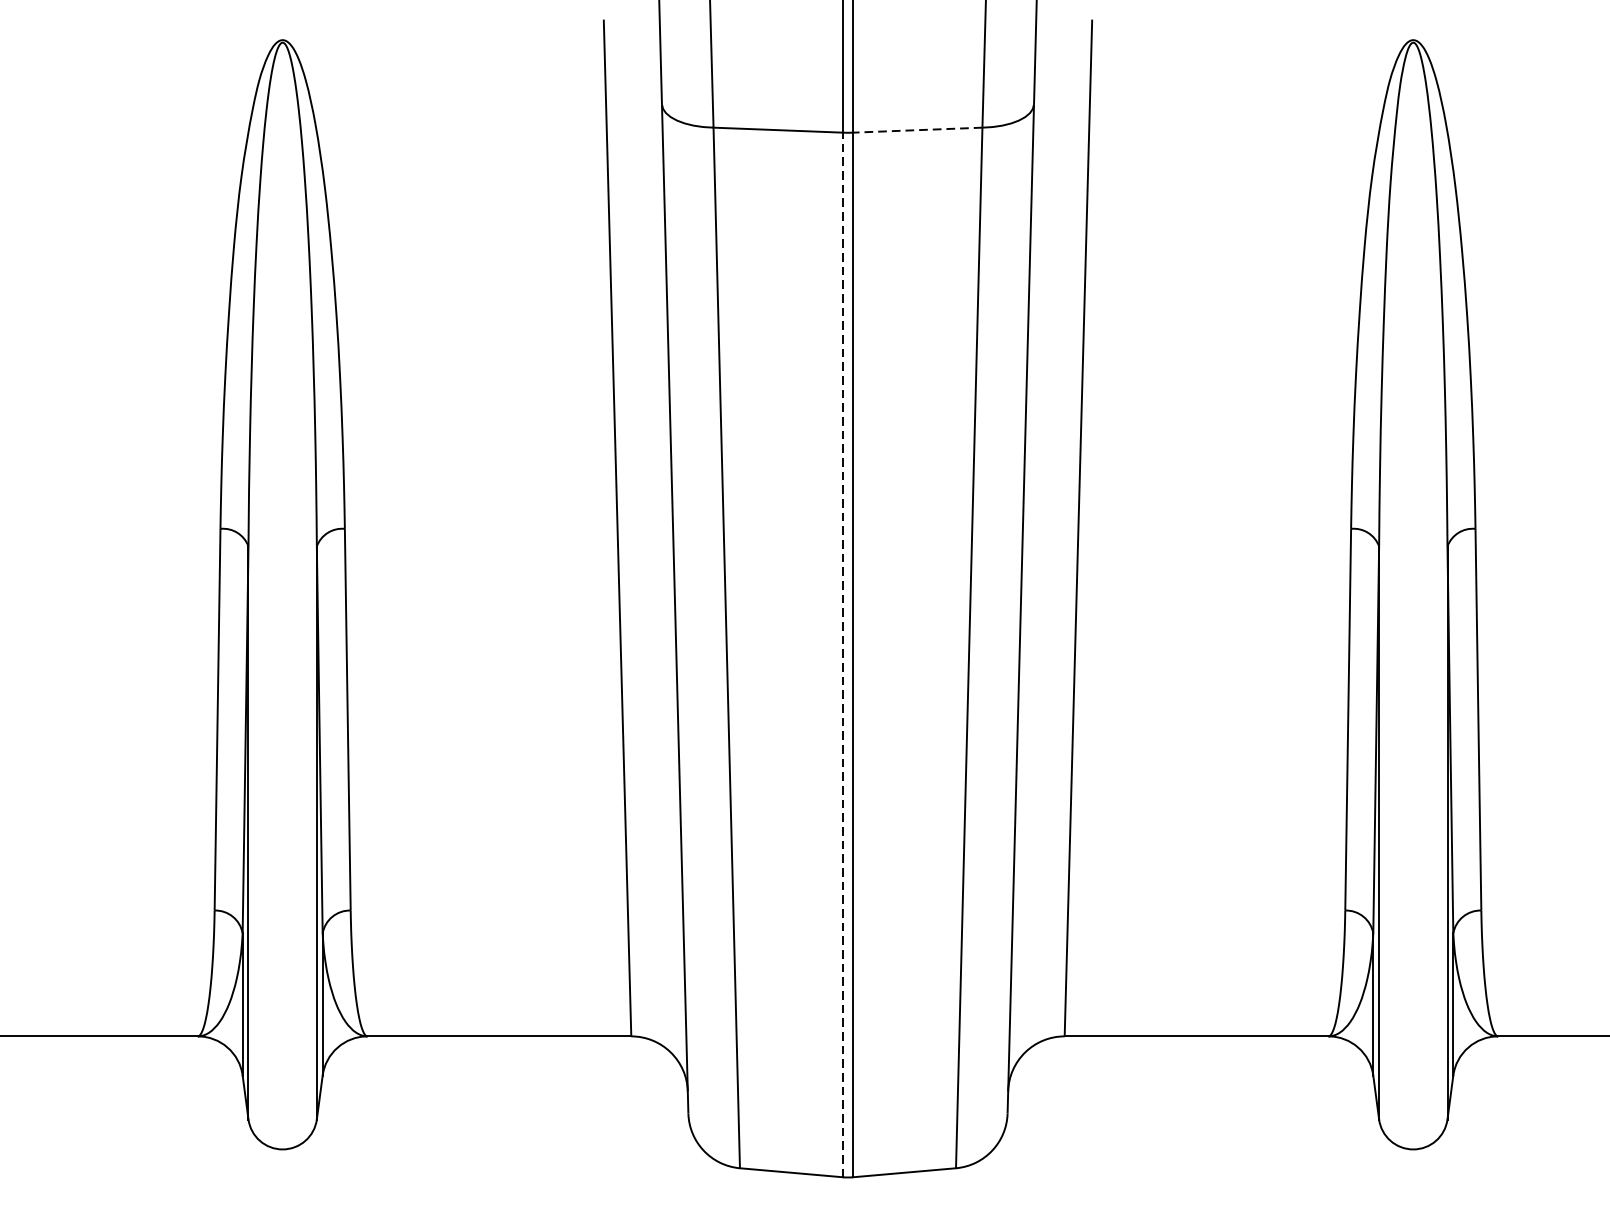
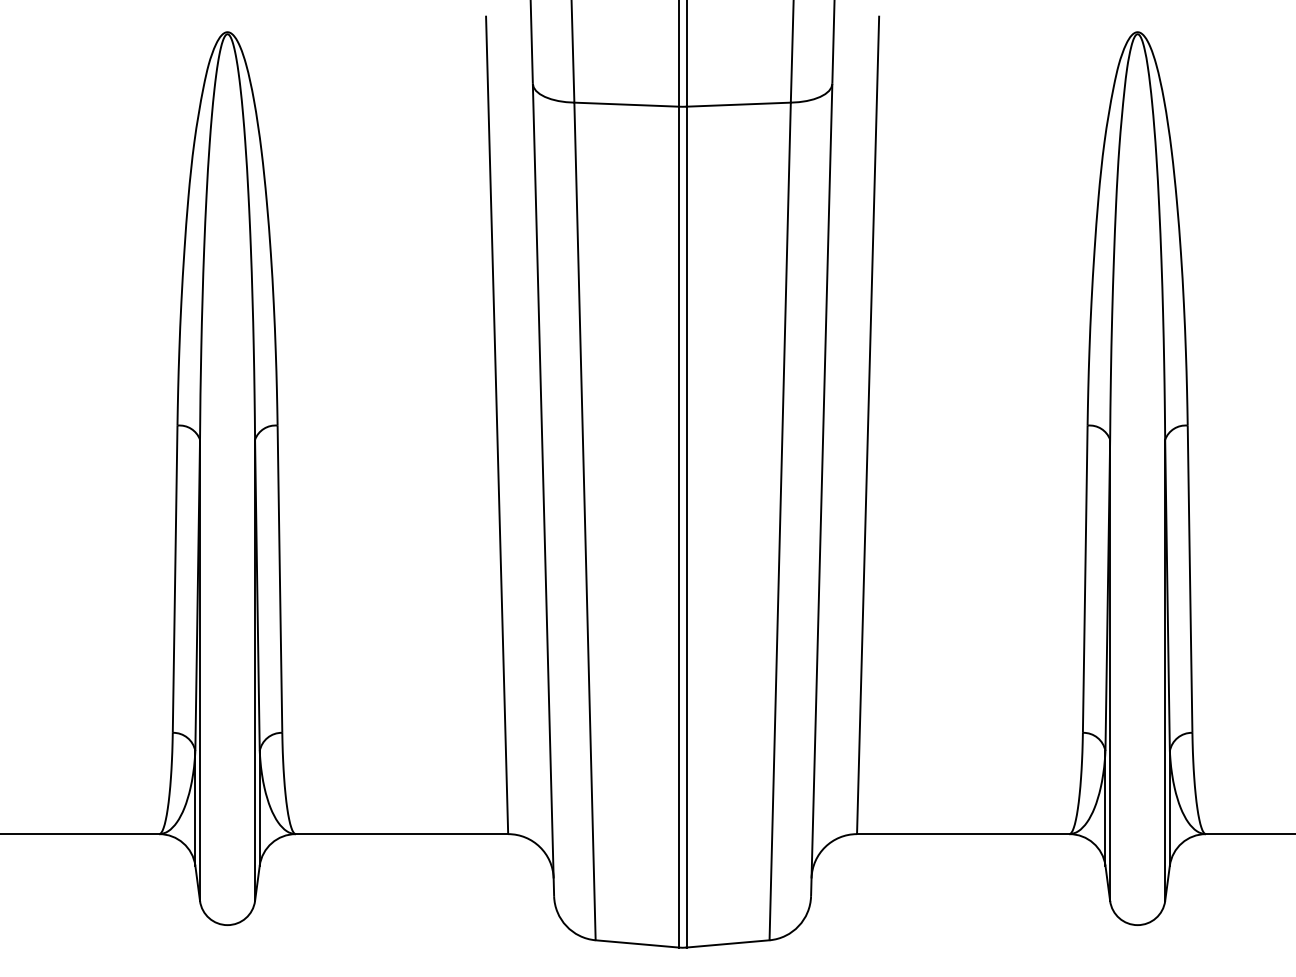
line: (917, 129) -> (738, 104), dashed -> solid
line: (842, 654) -> (678, 526), dashed -> solid

